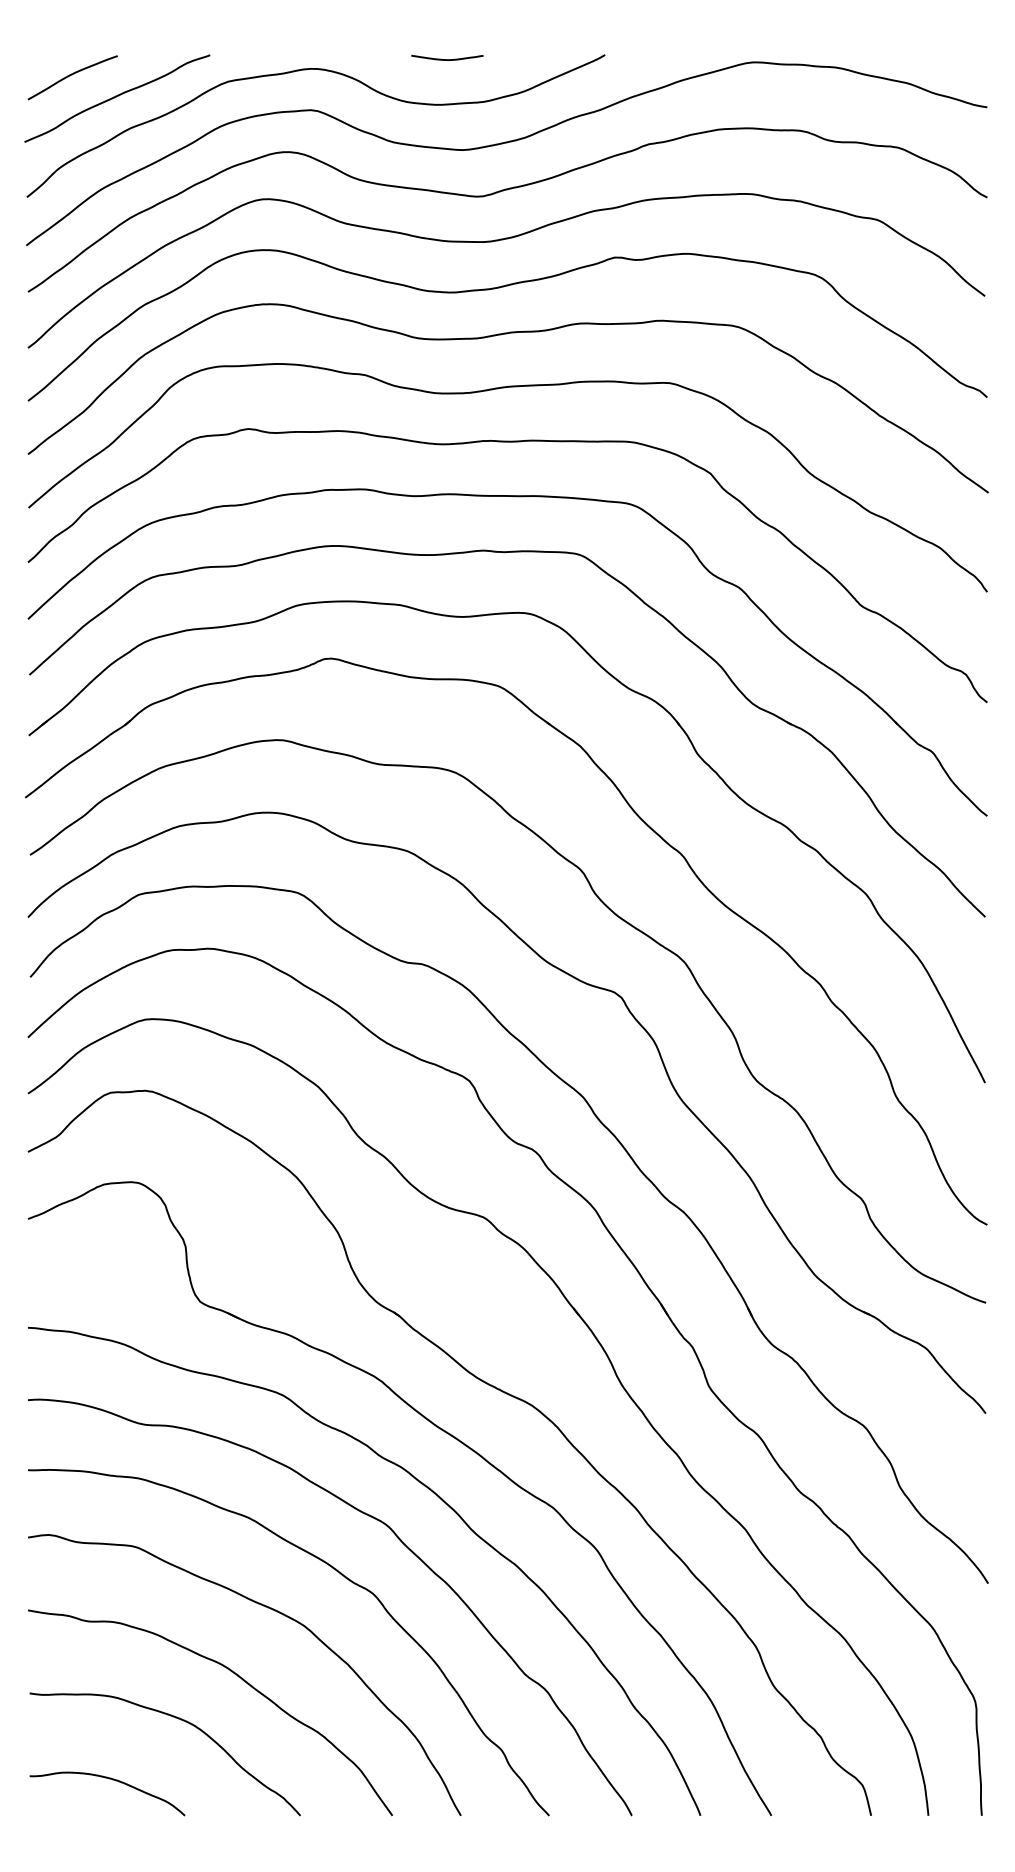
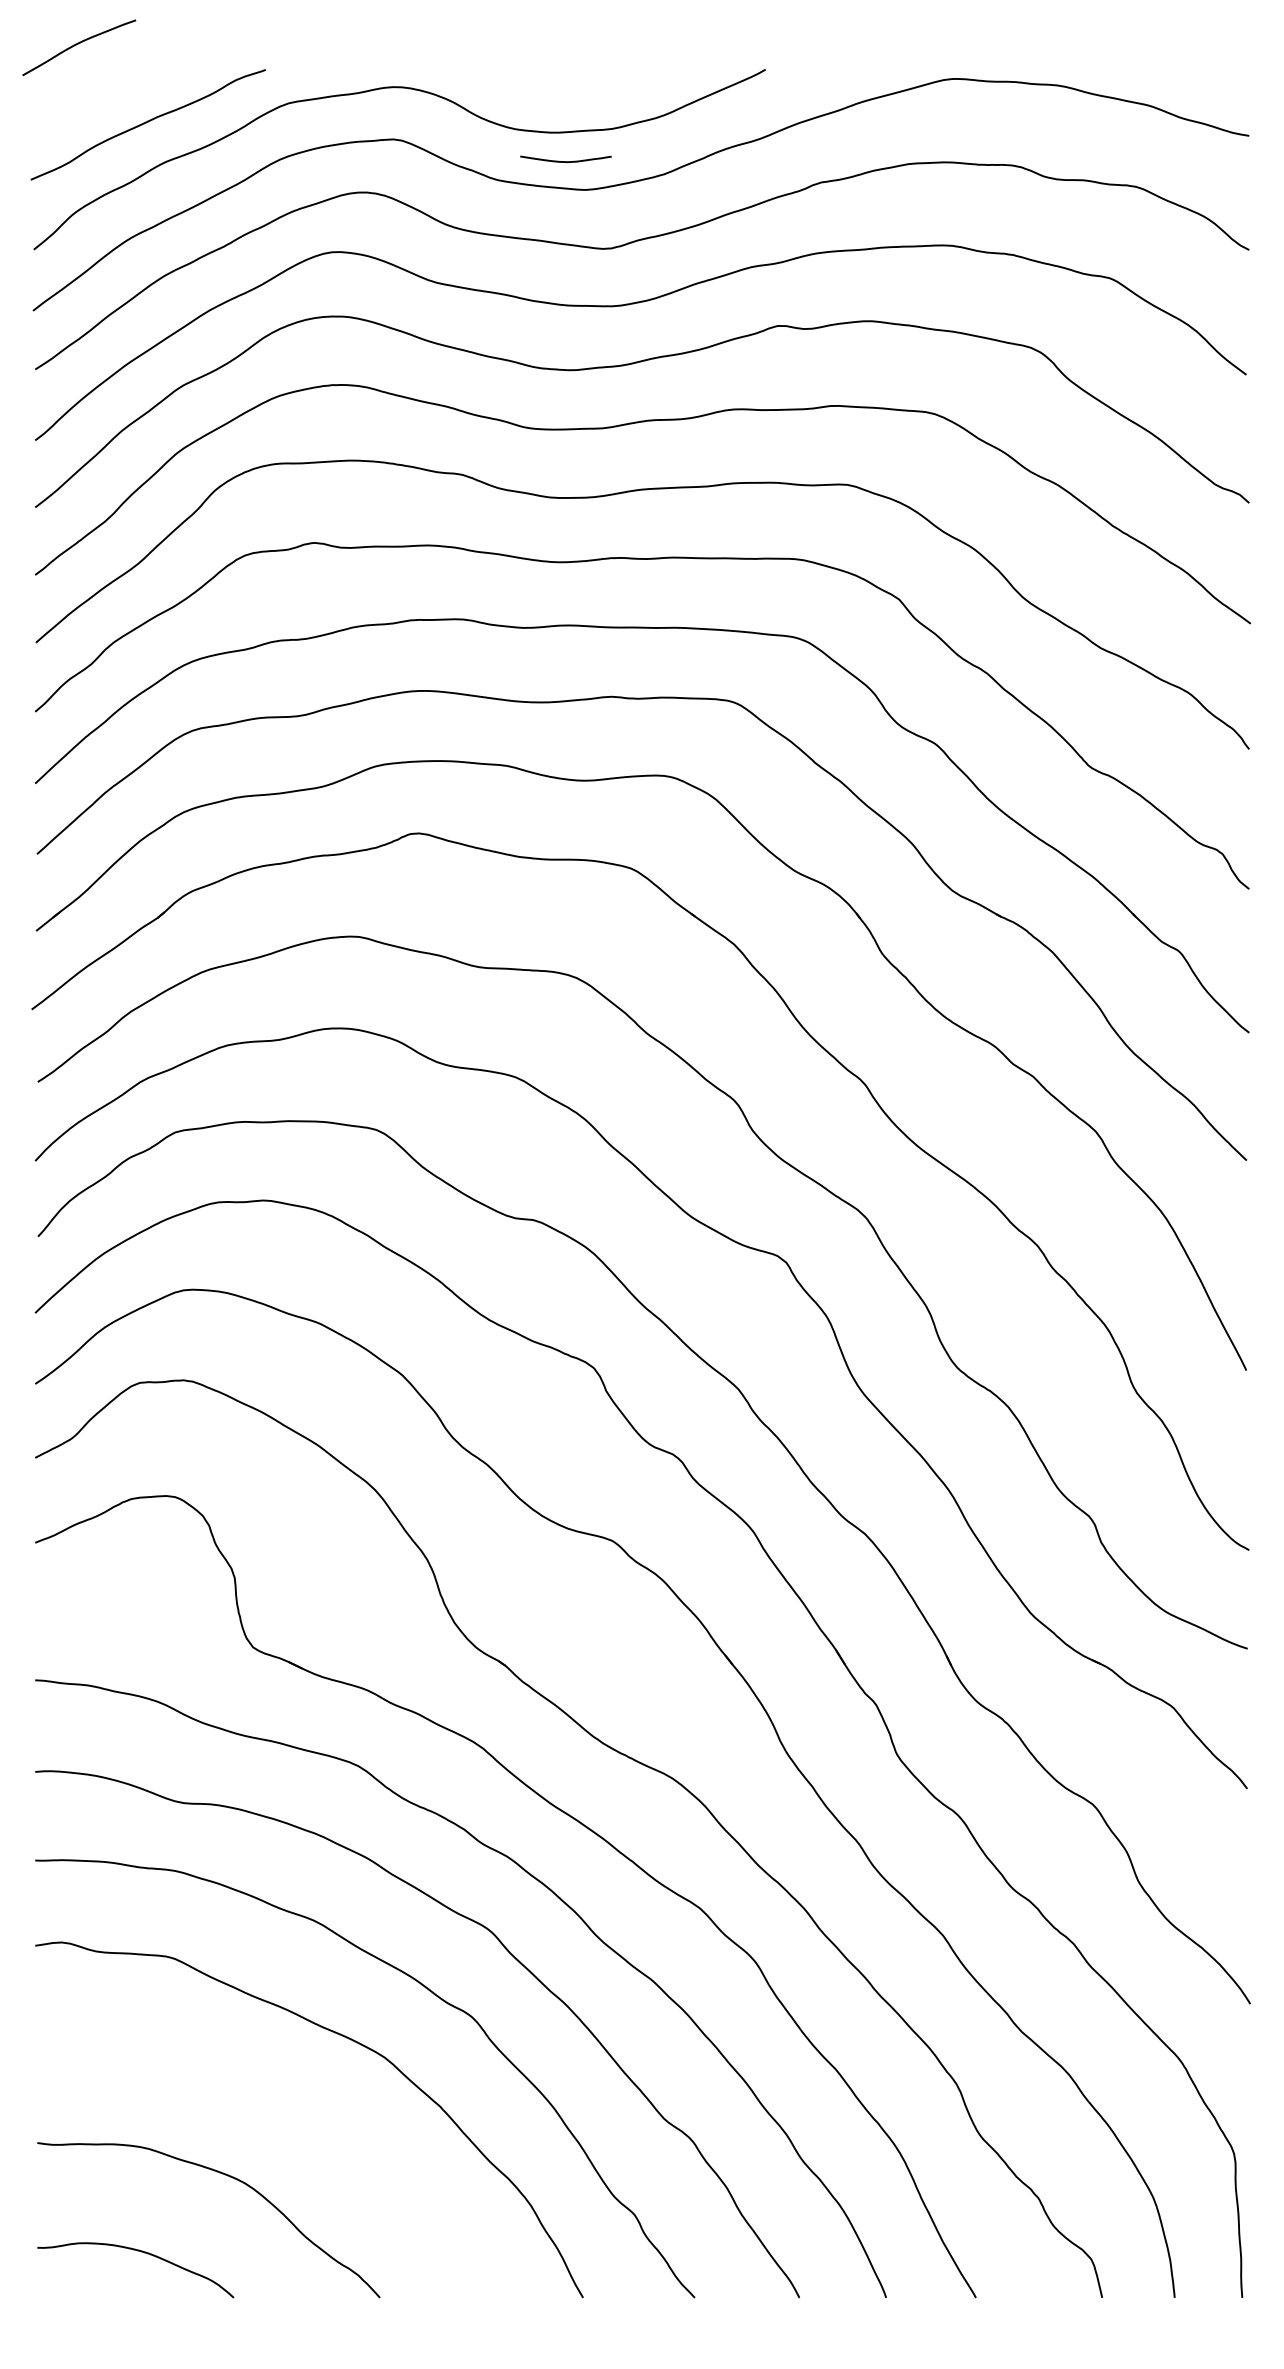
curve: (447, 59) -> (566, 161), moved
curve: (72, 75) -> (78, 44), moved
curve: (238, 1677) -> (301, 2122), removed

